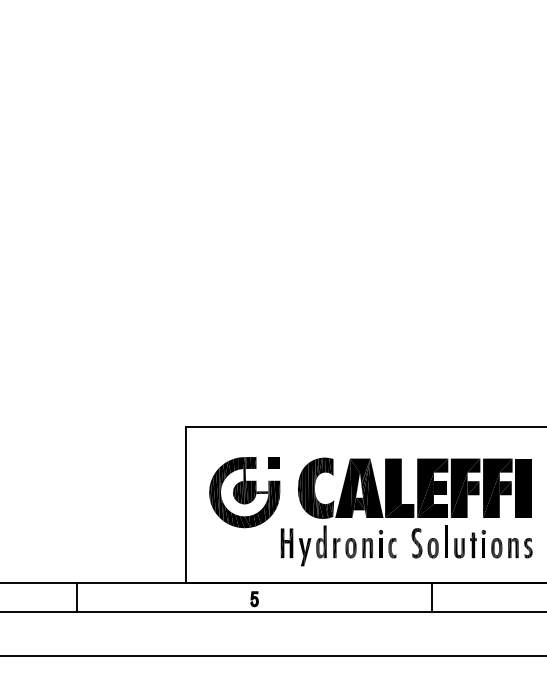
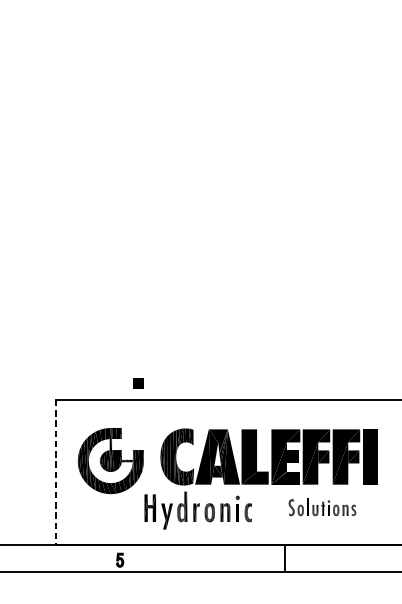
part: (273, 462) -> (137, 382), moved
line: (186, 505) -> (56, 473), solid -> dashed
part: (471, 541) -> (321, 506), size x0.6

